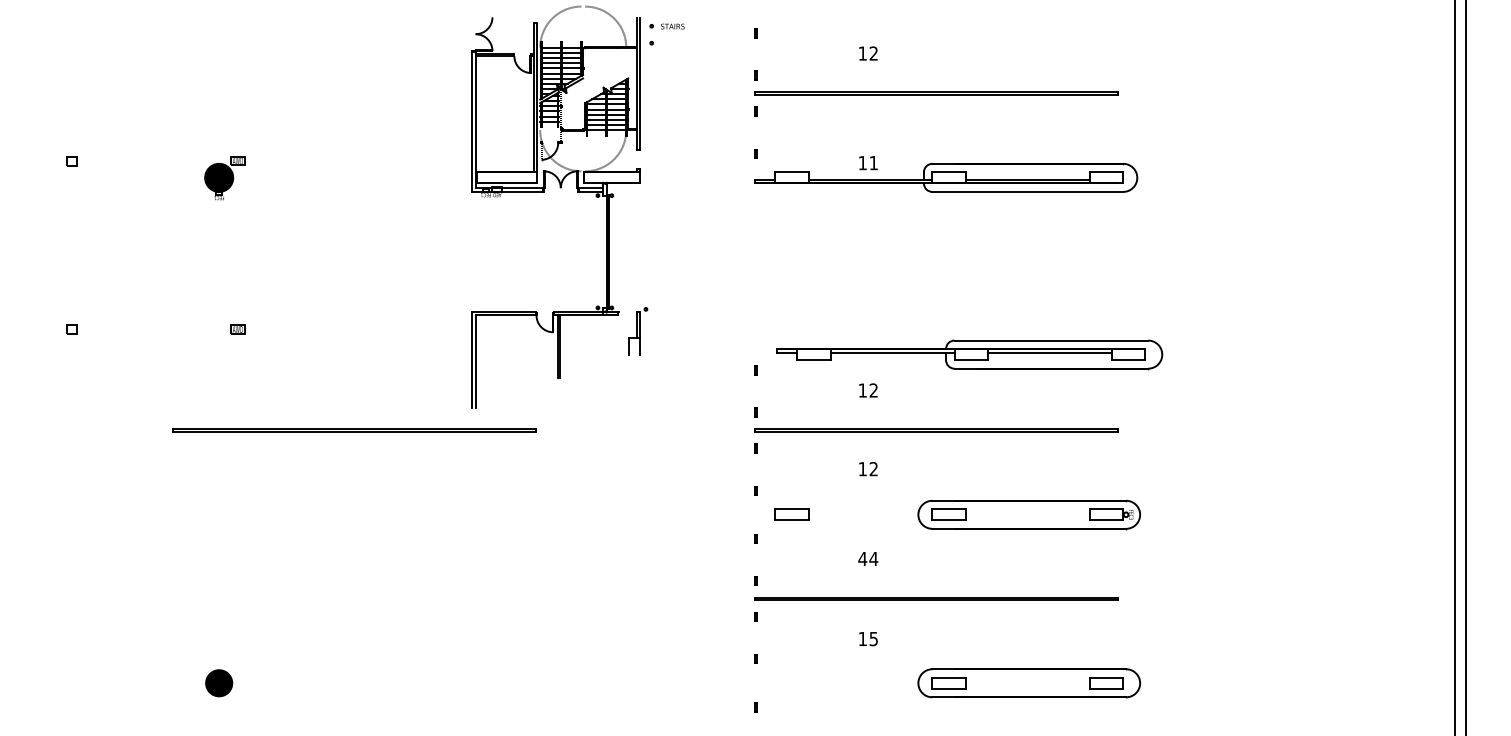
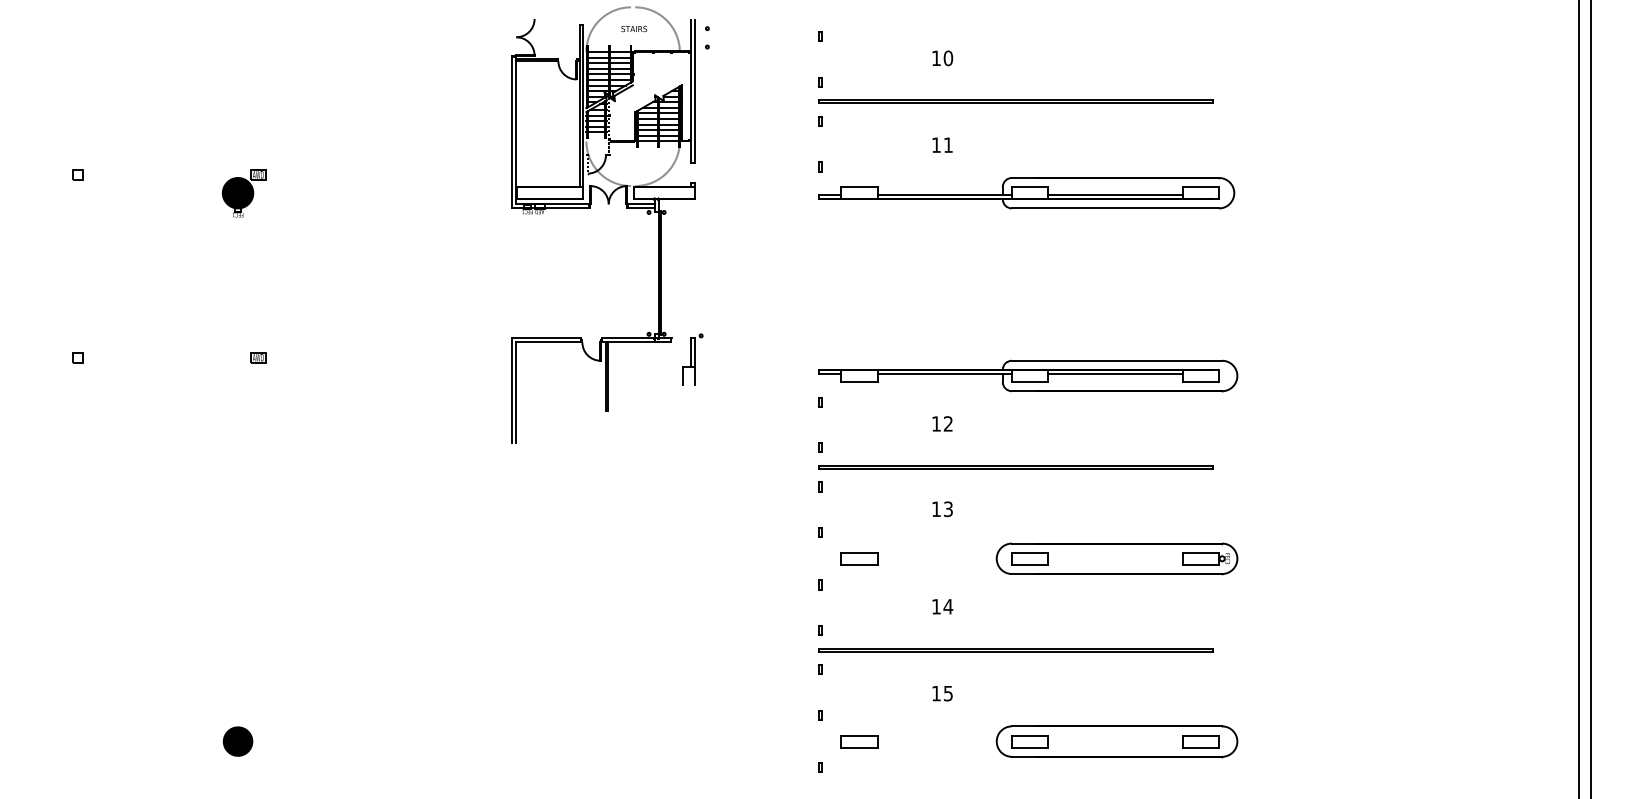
text: (673, 27) -> (634, 29), moved
text: (873, 53) -> (948, 58), 12 -> 10
text: (868, 162) -> (942, 144), moved
part: (969, 354) -> (1028, 375), moved
line: (354, 429) -> (384, 466), removed
text: (873, 469) -> (948, 509), 12 -> 13
text: (862, 558) -> (936, 606), 44 -> 14
part: (791, 683) -> (859, 741), added

